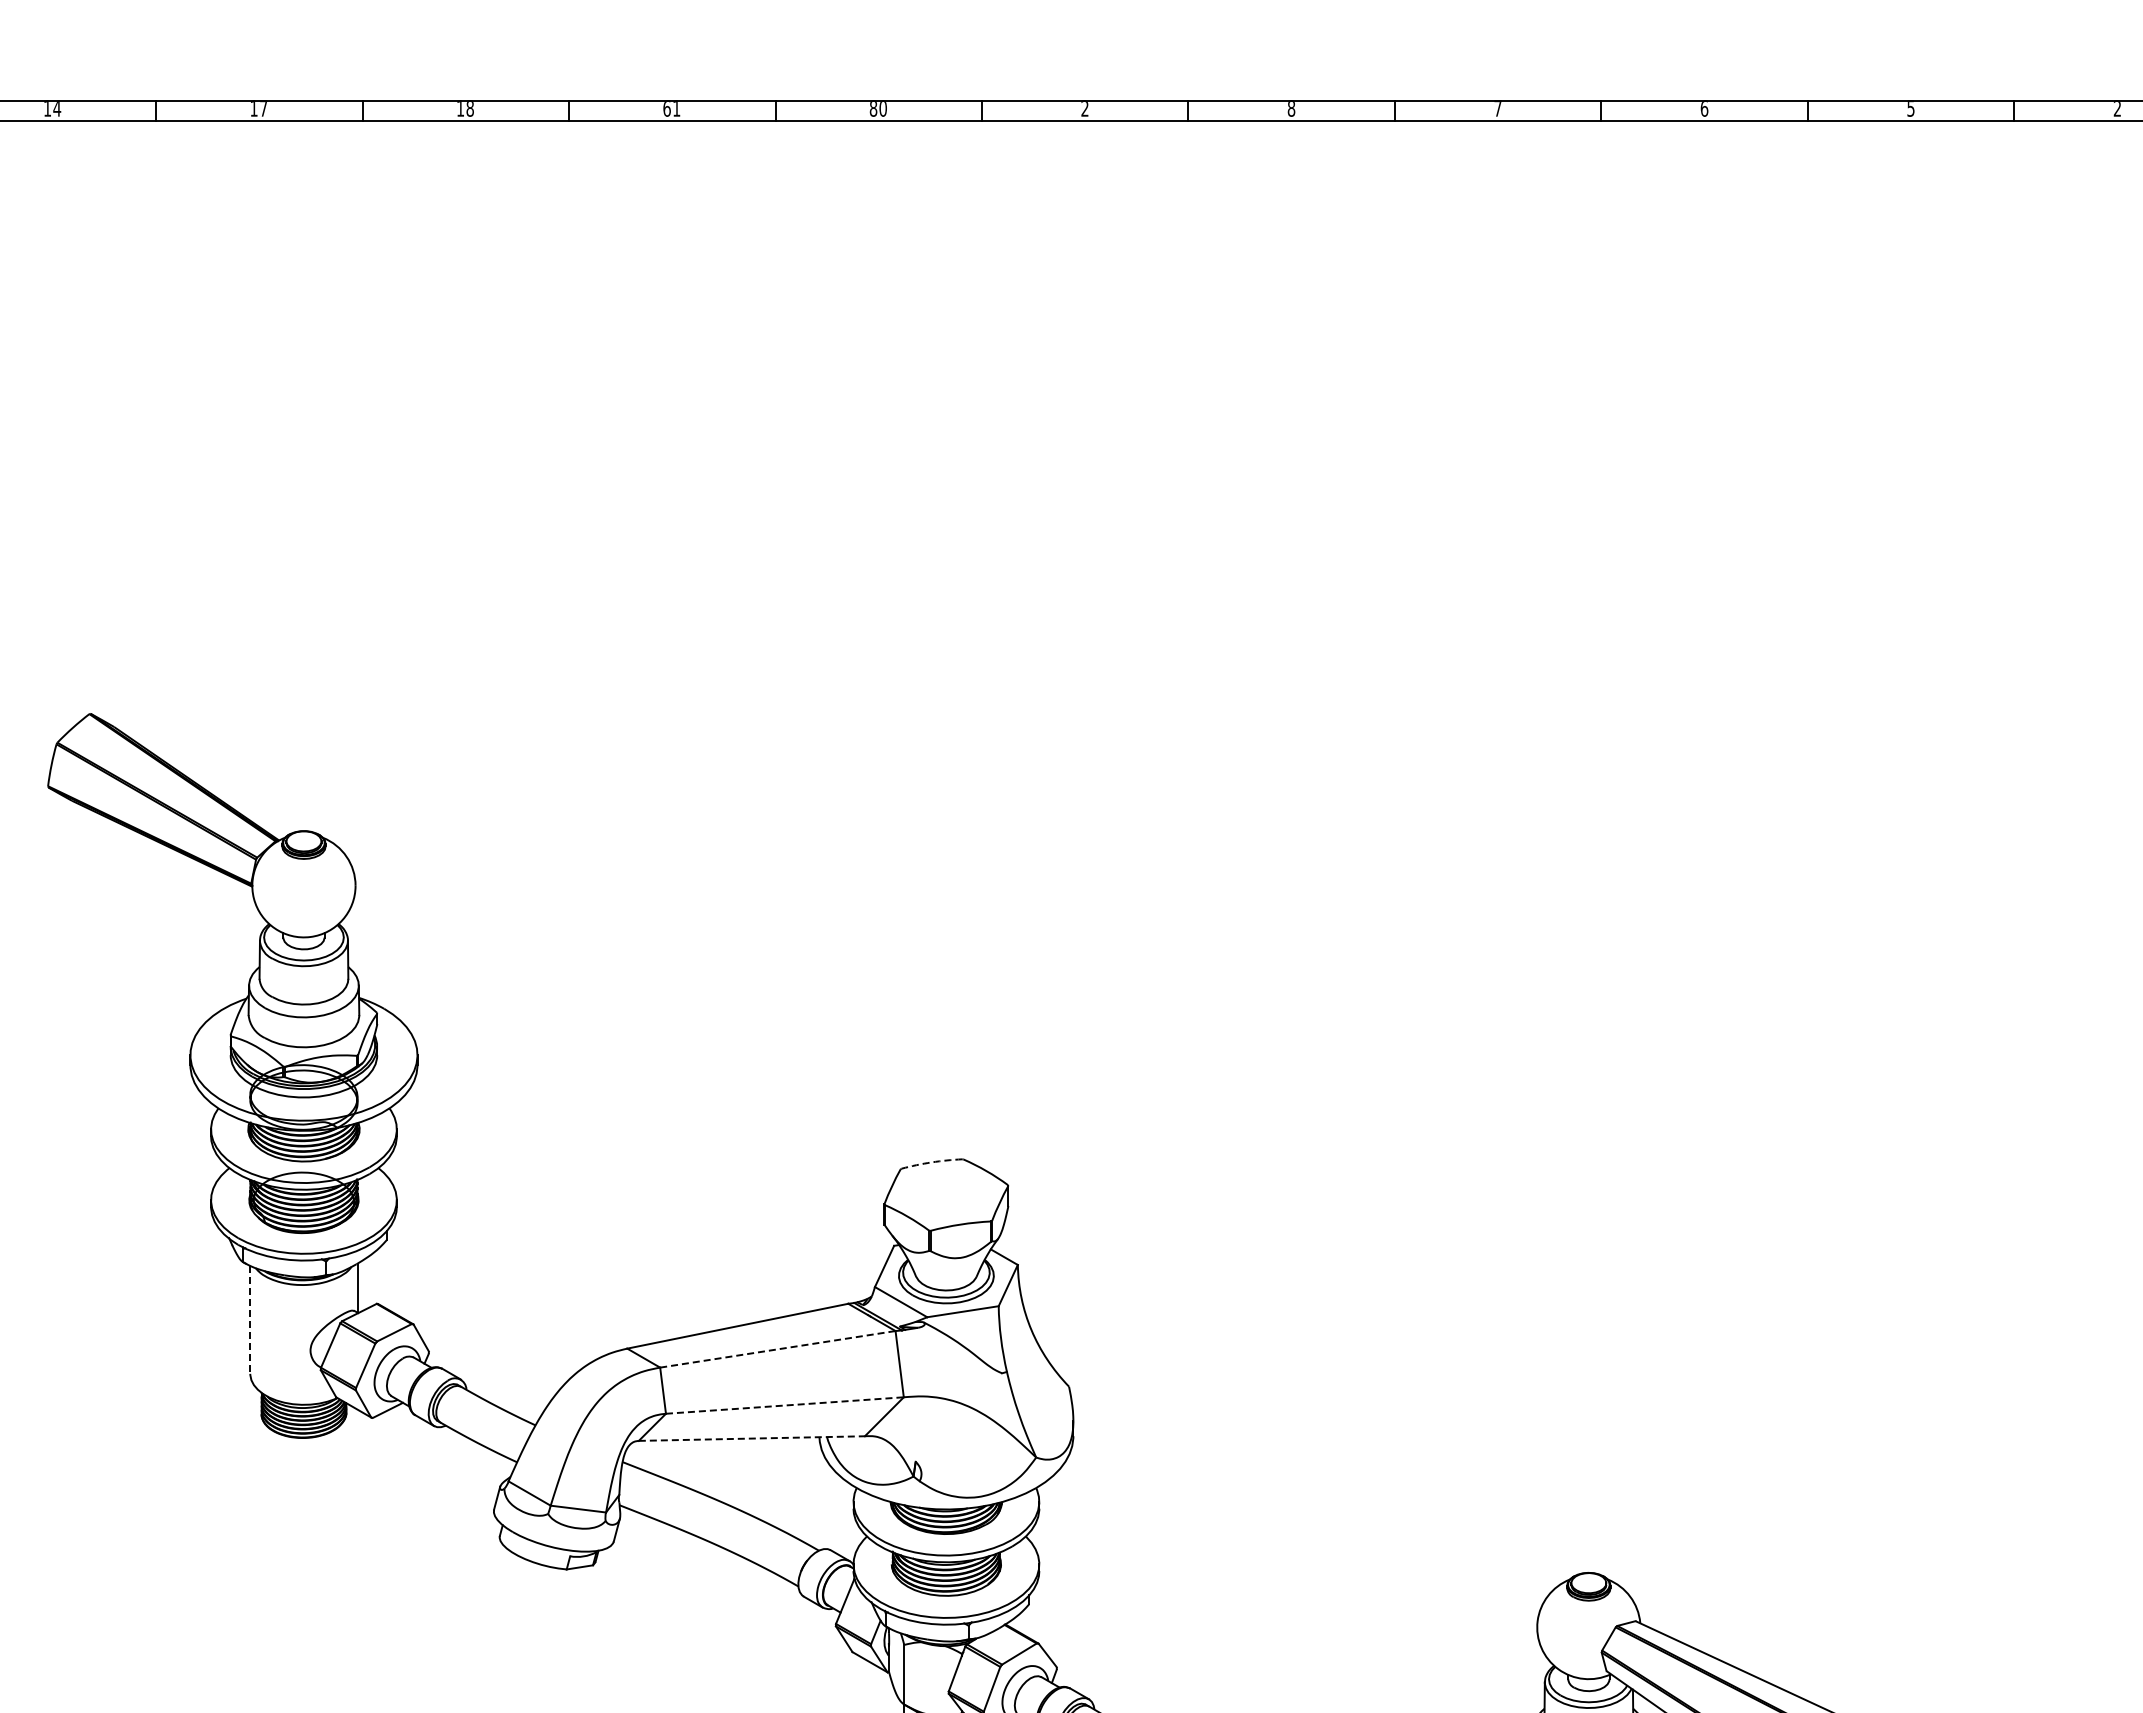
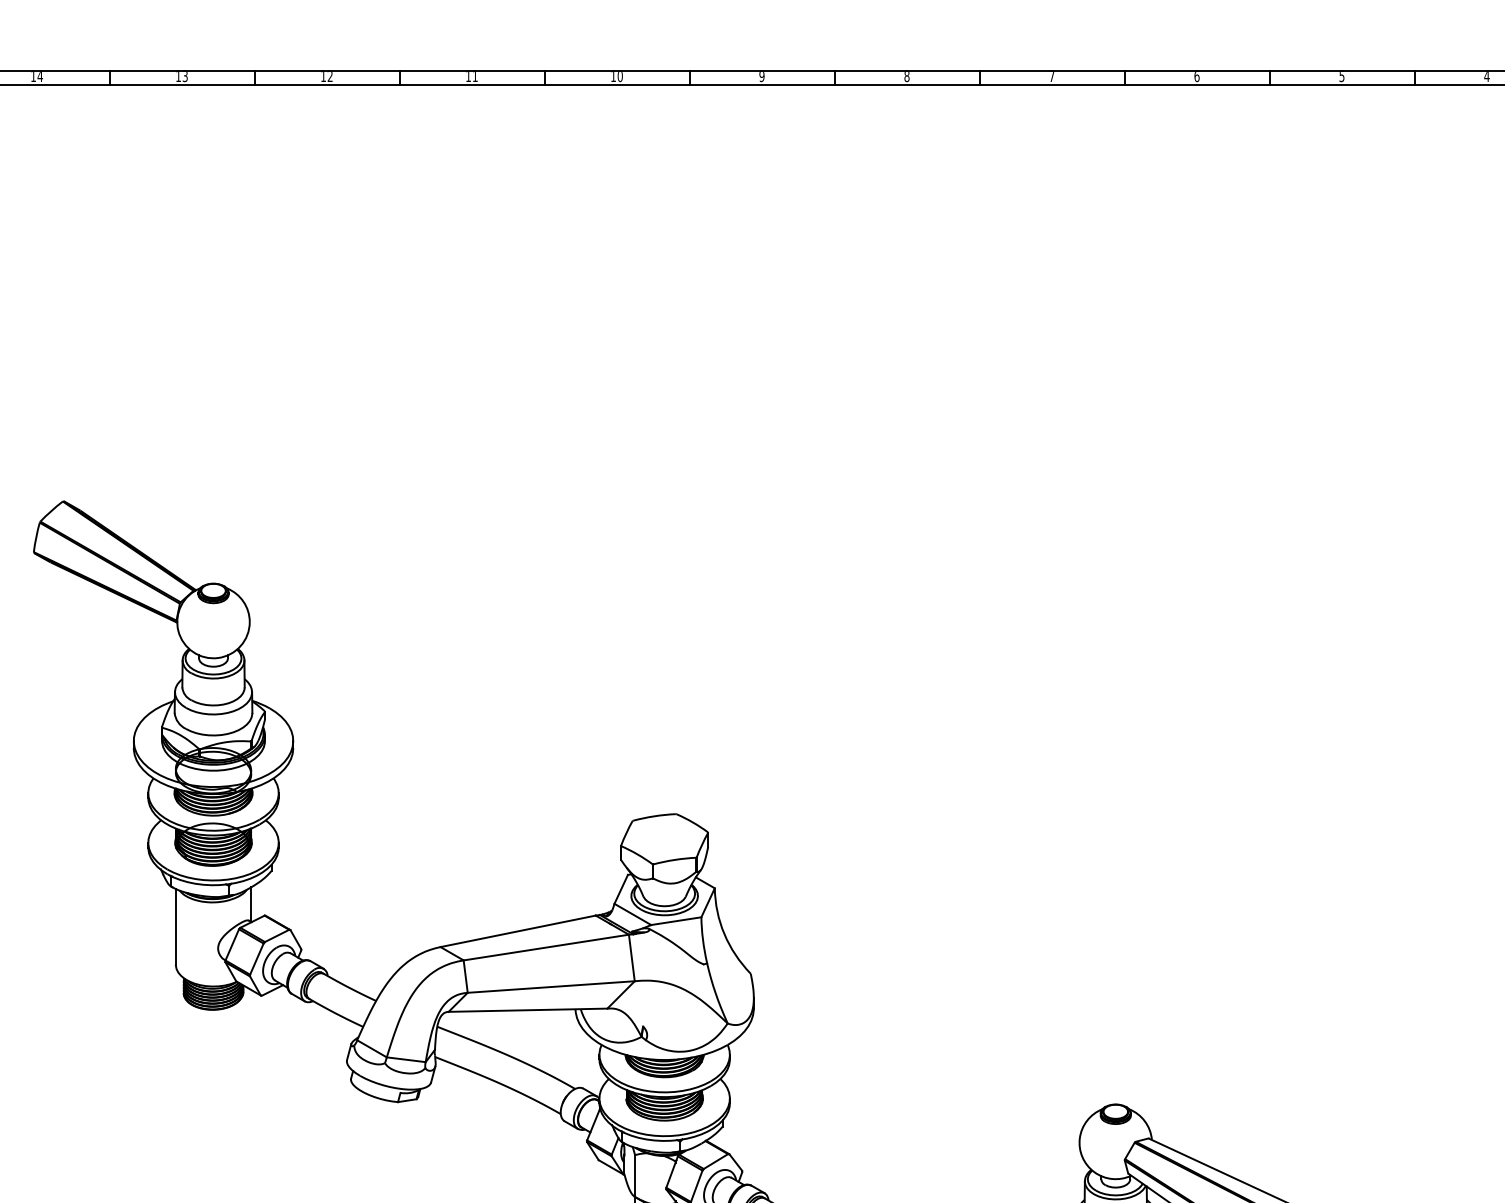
text: (263, 109) -> (185, 76), 17 -> 13
text: (469, 109) -> (329, 76), 18 -> 12
text: (666, 109) -> (468, 76), 61 -> 11
text: (873, 109) -> (613, 76), 80 -> 10
text: (1084, 109) -> (761, 76), 2 -> 9
text: (2117, 109) -> (1487, 76), 2 -> 4
arc: (931, 1162) -> (654, 816), dashed -> solid
line: (250, 1319) -> (175, 926), dashed -> solid
line: (778, 1349) -> (546, 947), dashed -> solid
line: (785, 1405) -> (551, 987), dashed -> solid
line: (752, 1438) -> (528, 1010), dashed -> solid

